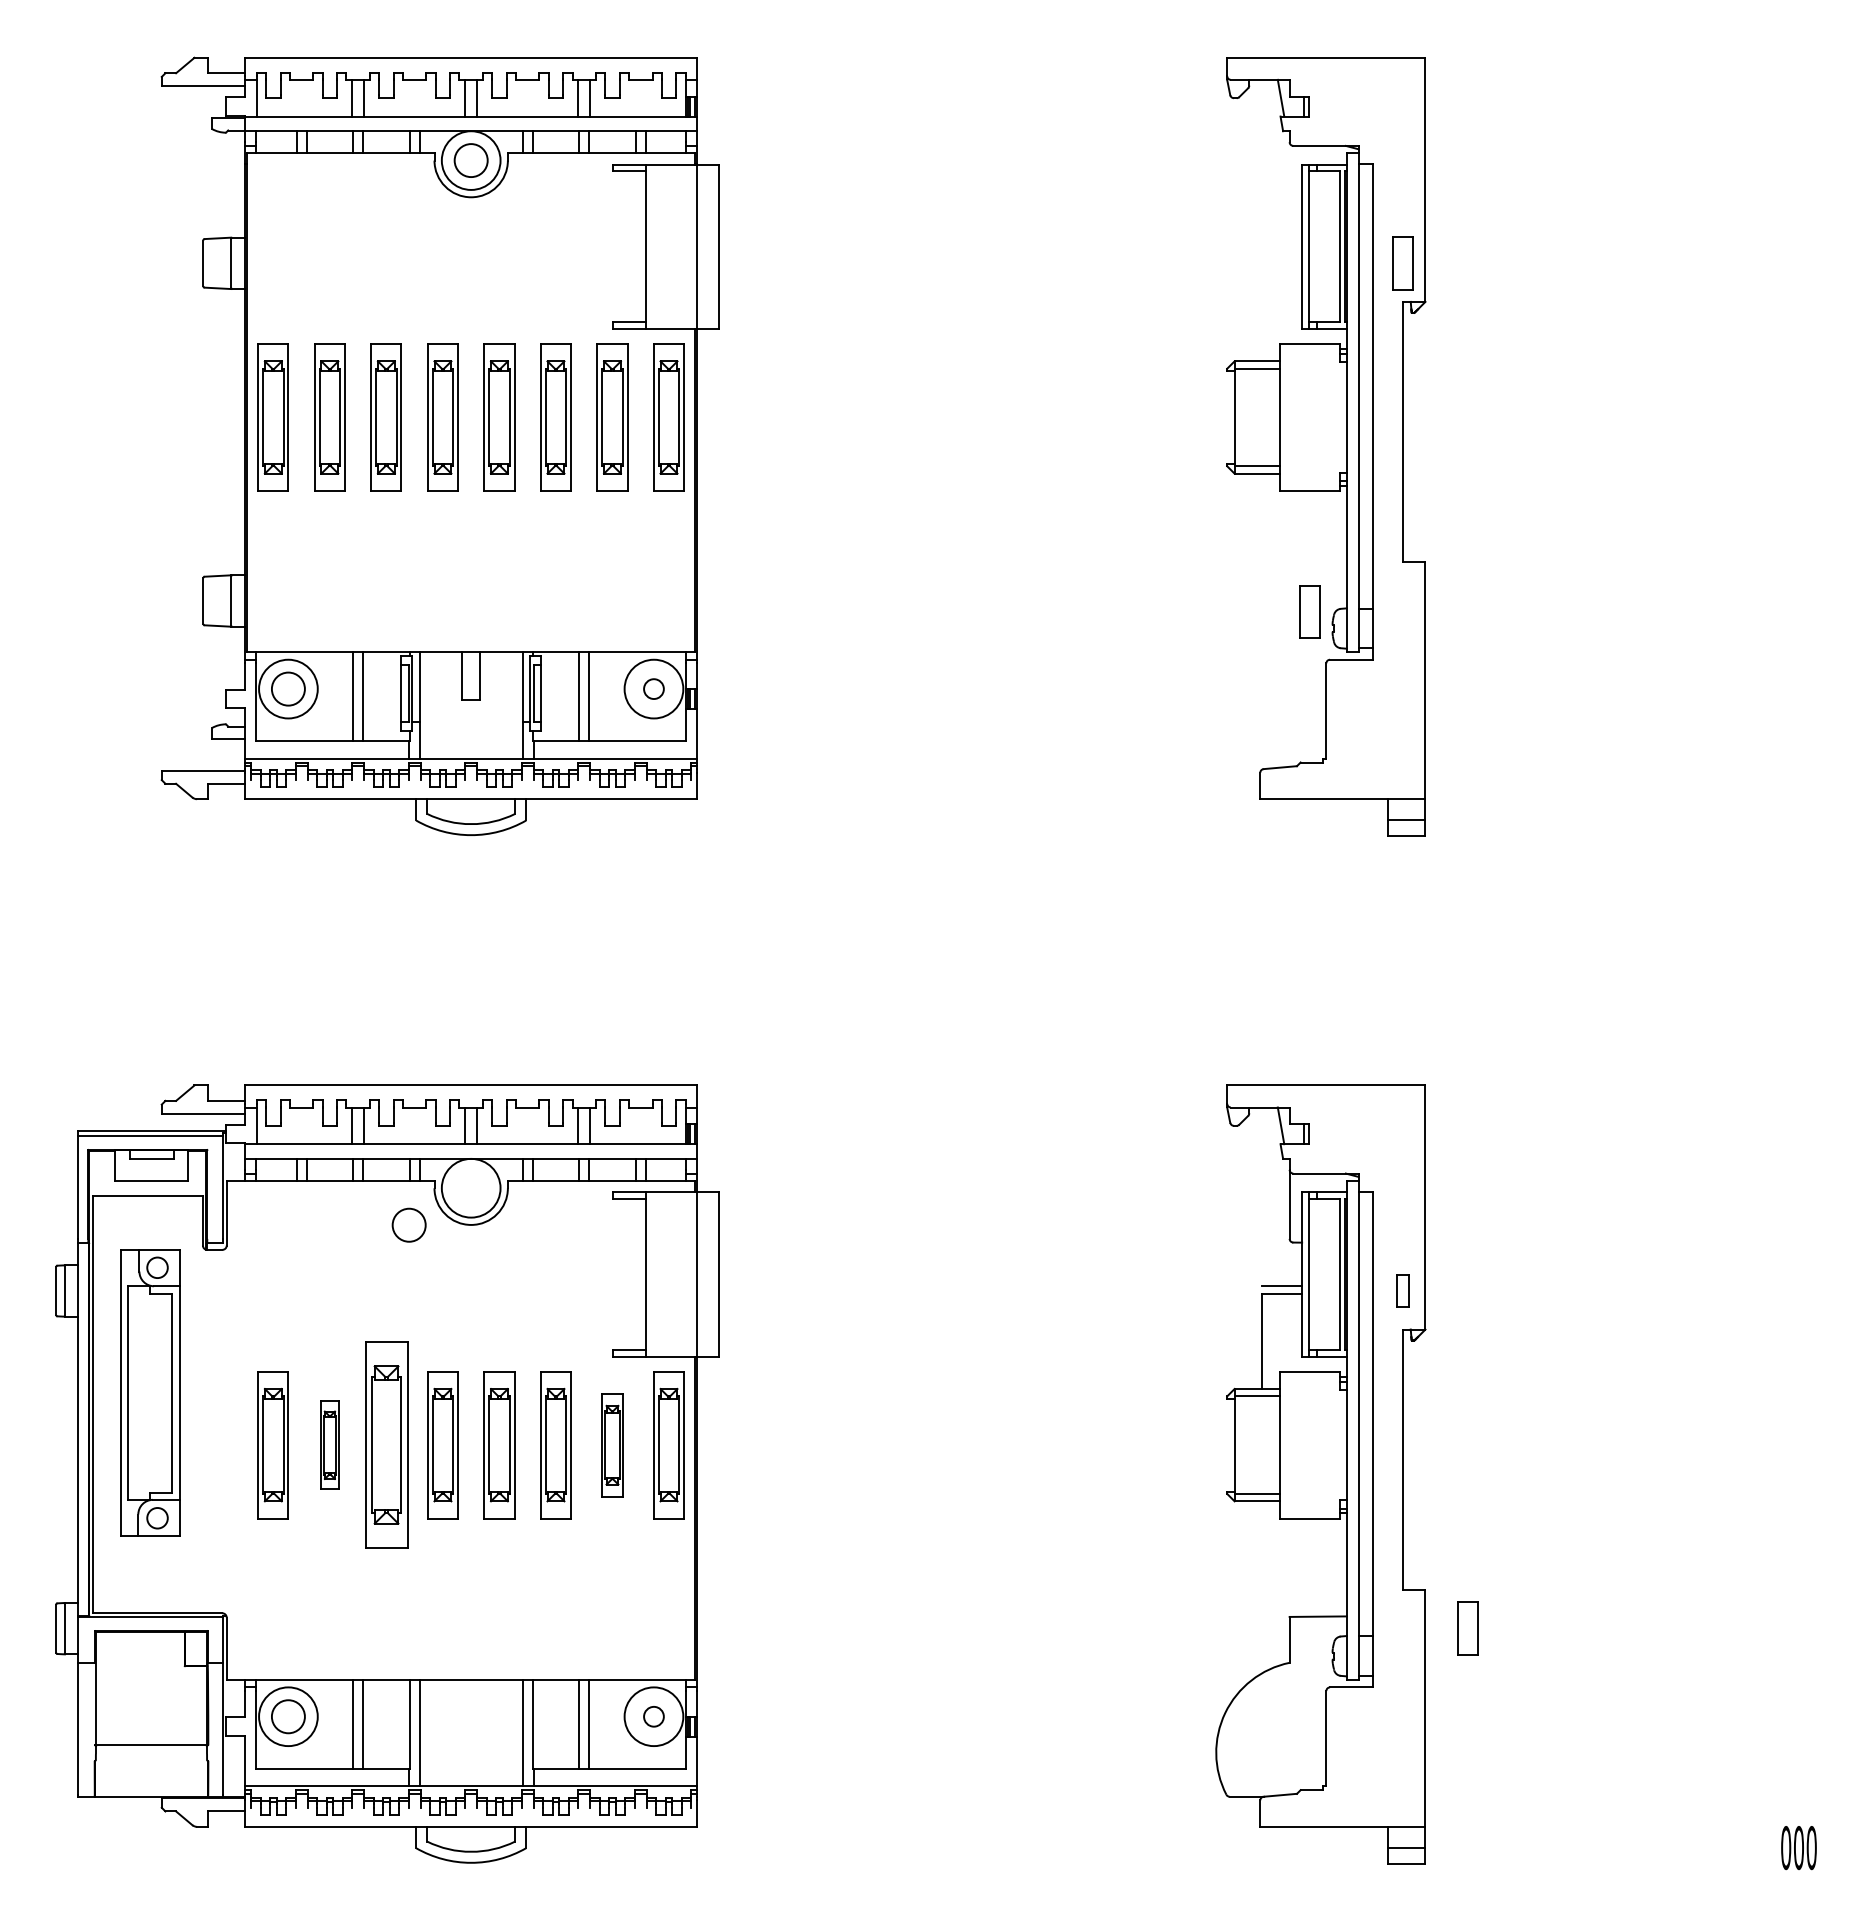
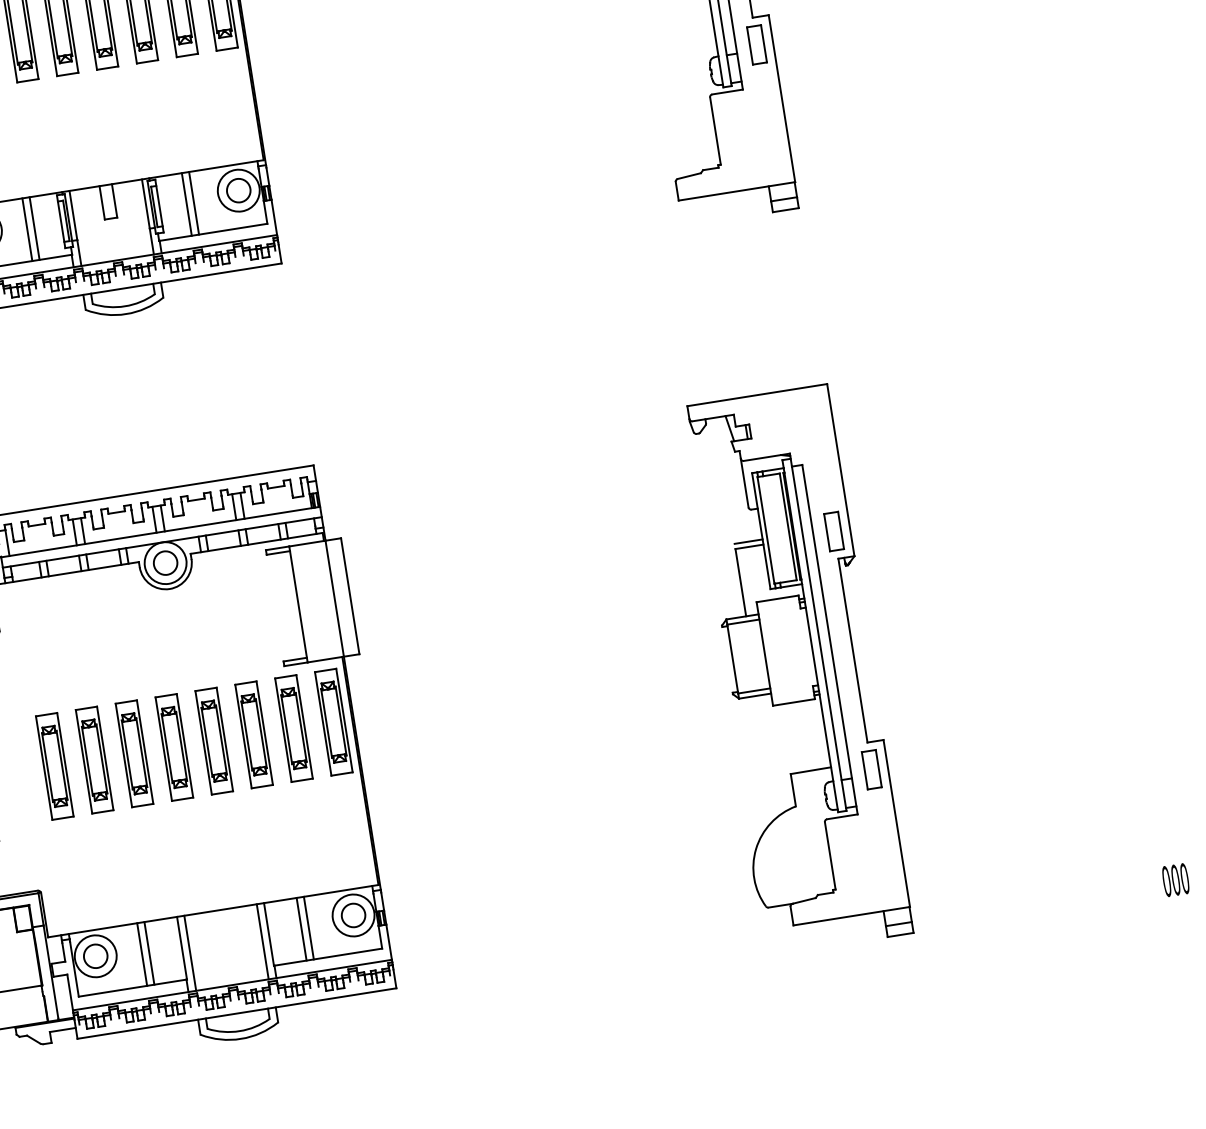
part: (1309, 611) -> (756, 44), moved
circle: (653, 688) -> (238, 190), size x1.67
circle: (408, 1224) -> (165, 562), moved
part: (1402, 1290) -> (833, 531), size x1.67
part: (329, 1445) -> (94, 760), size x1.67
part: (385, 1445) -> (133, 754), size x0.71
part: (612, 1445) -> (294, 728), size x1.43
part: (1467, 1628) -> (871, 769), moved
circle: (653, 1716) -> (353, 915), size x1.67

